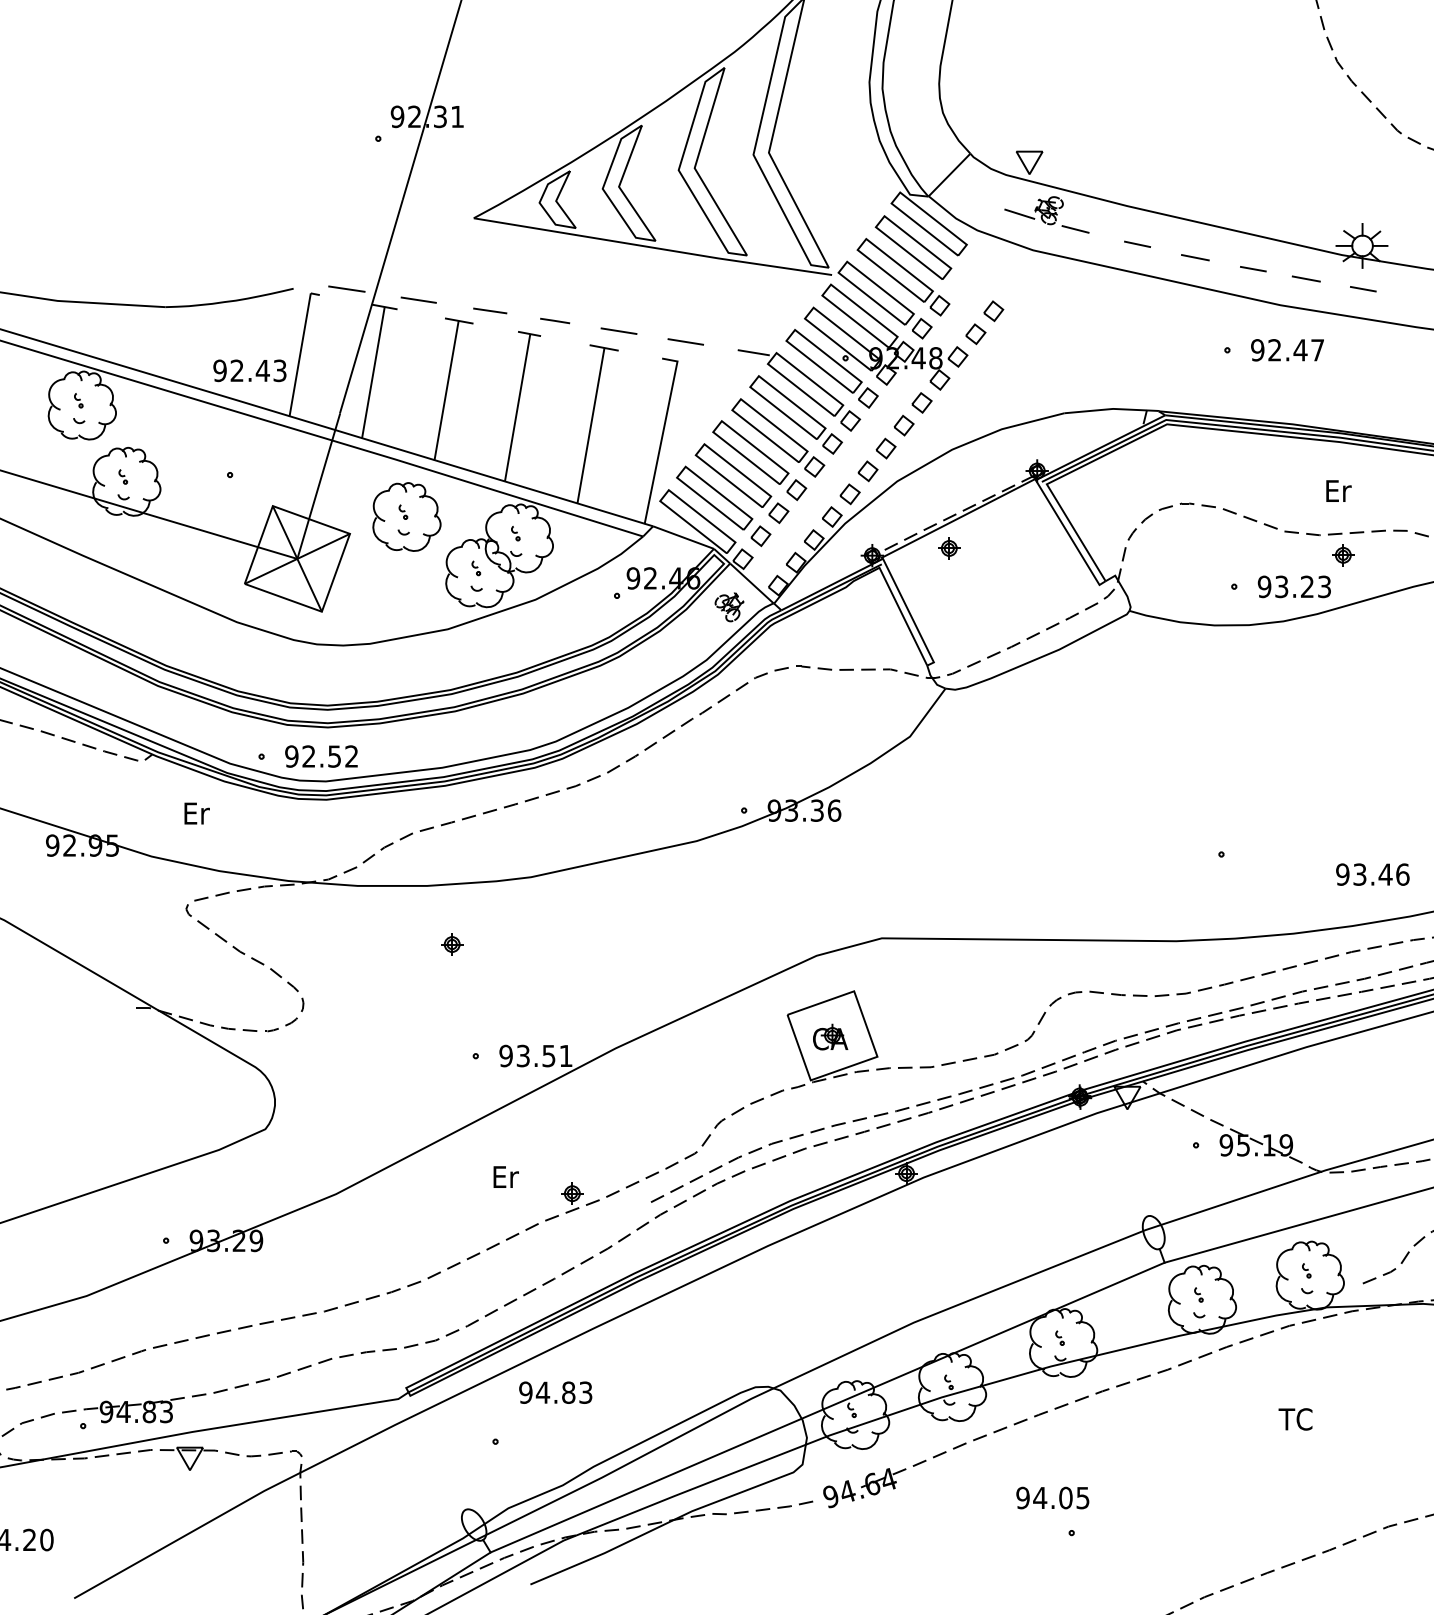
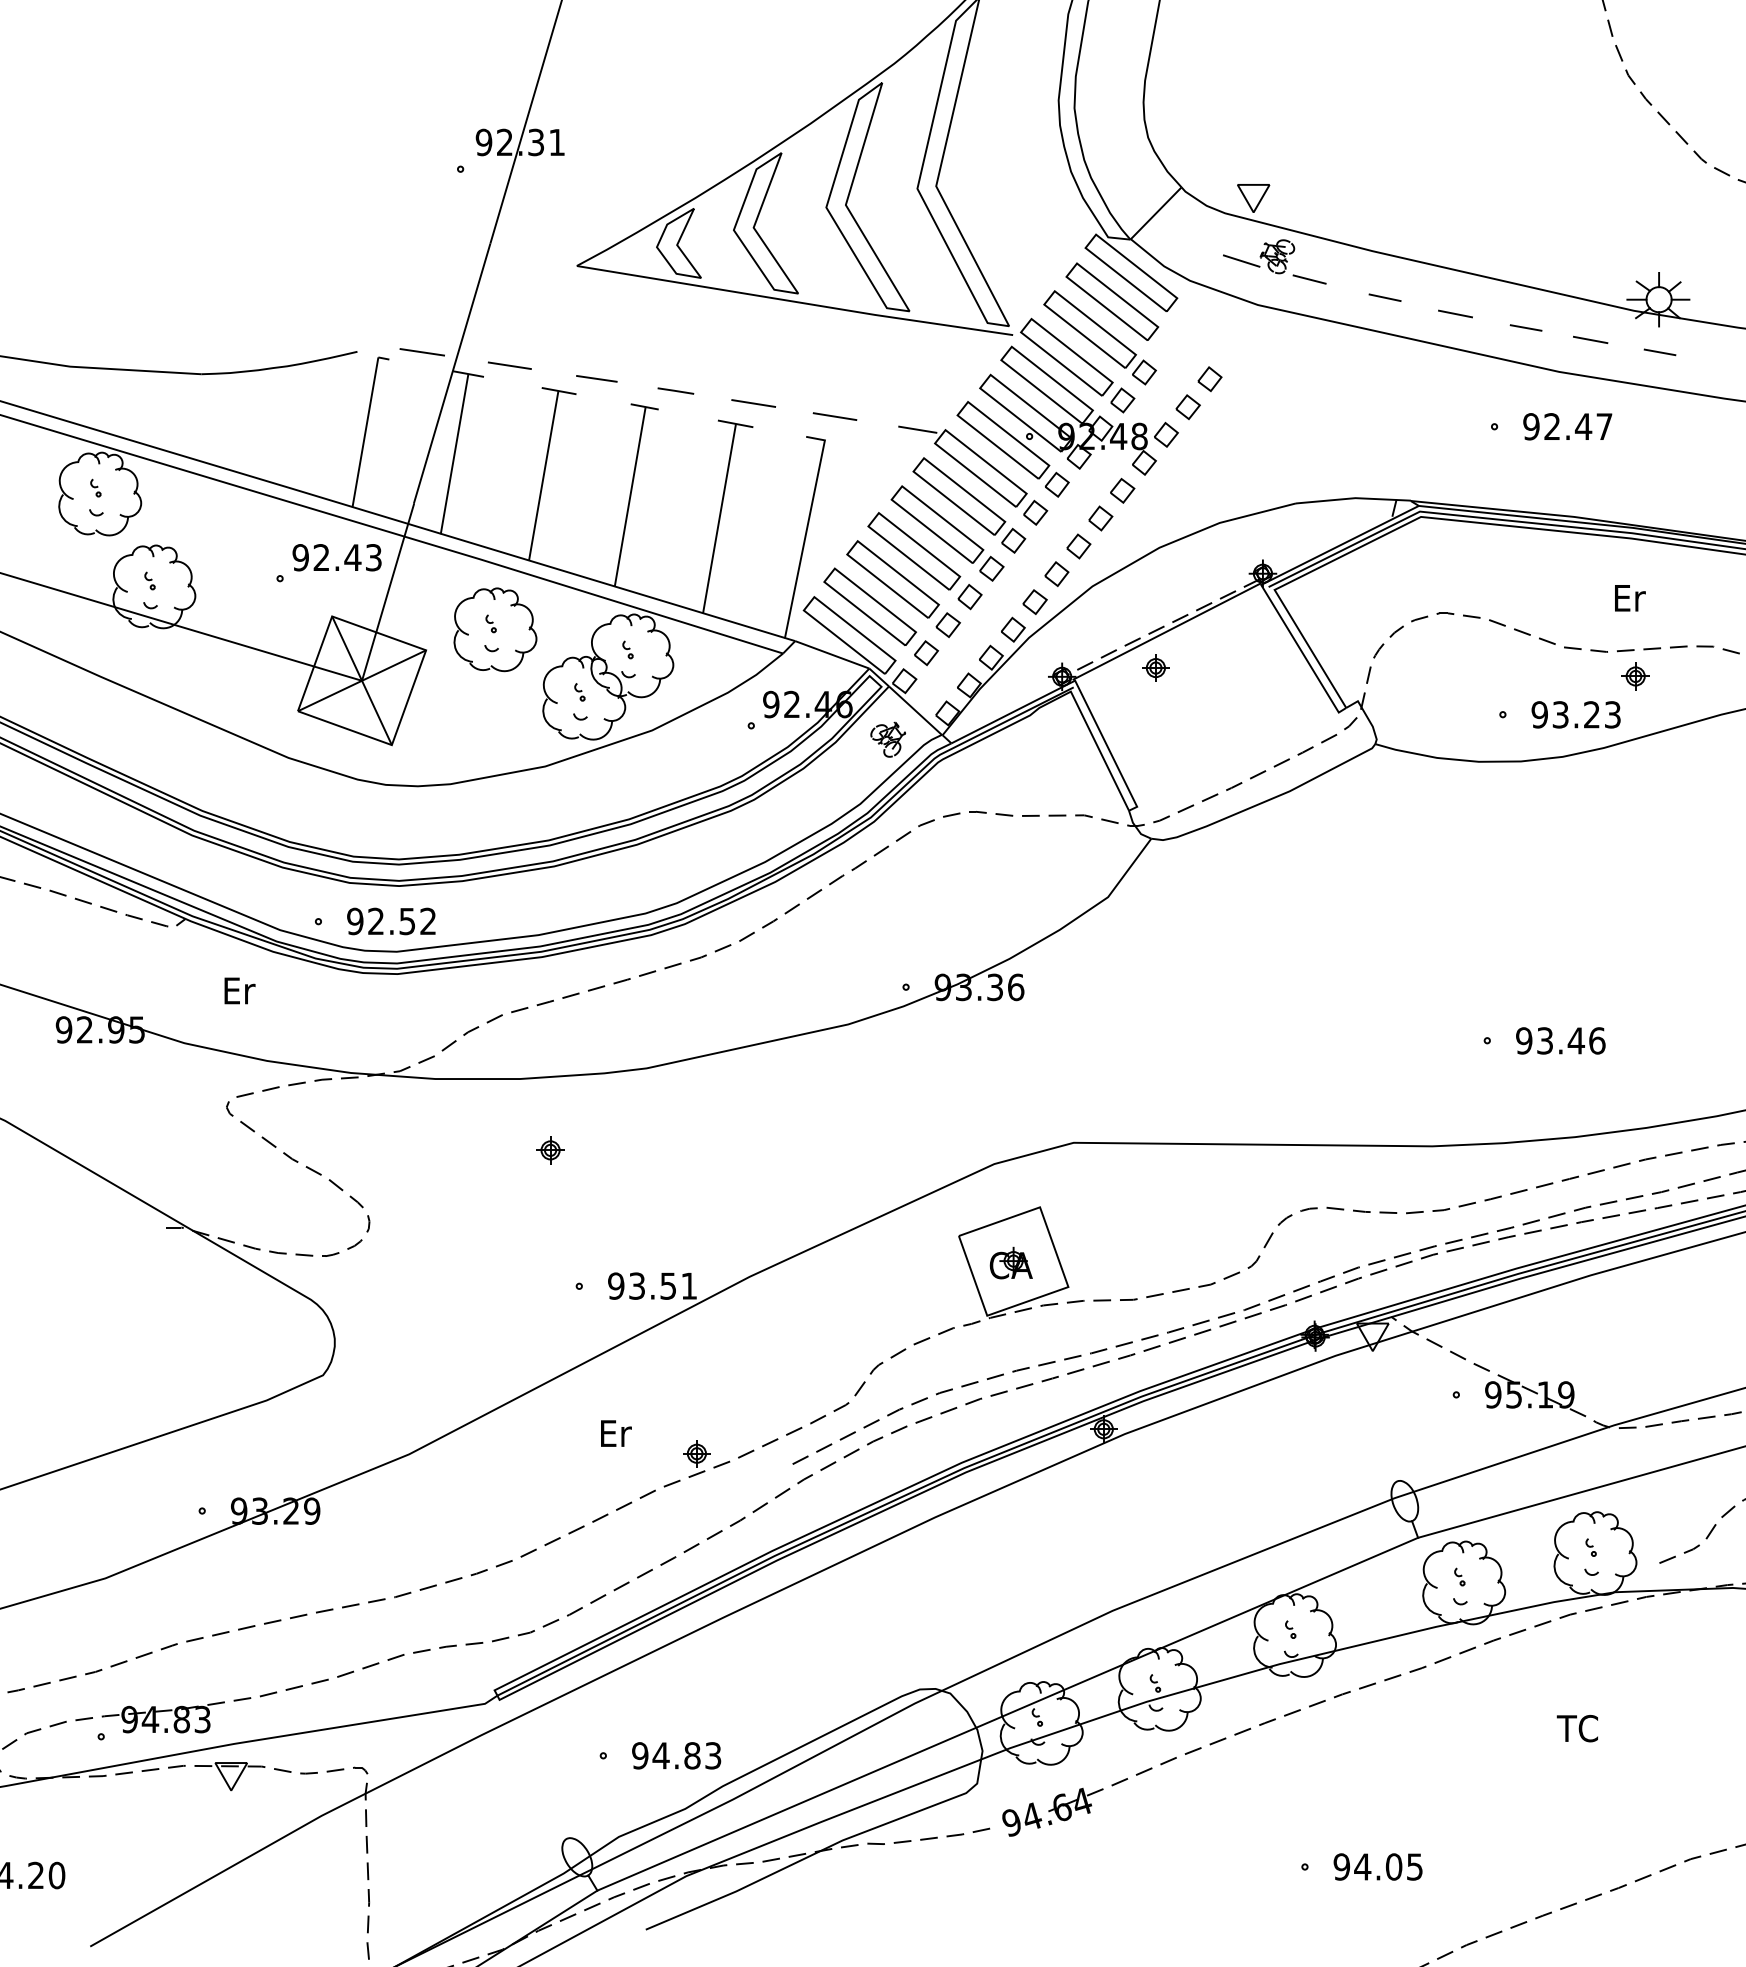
text: (249, 370) -> (336, 557), moved
text: (1372, 874) -> (1560, 1040), moved
text: (555, 1392) -> (676, 1755), moved
text: (1052, 1497) -> (1377, 1866), moved

